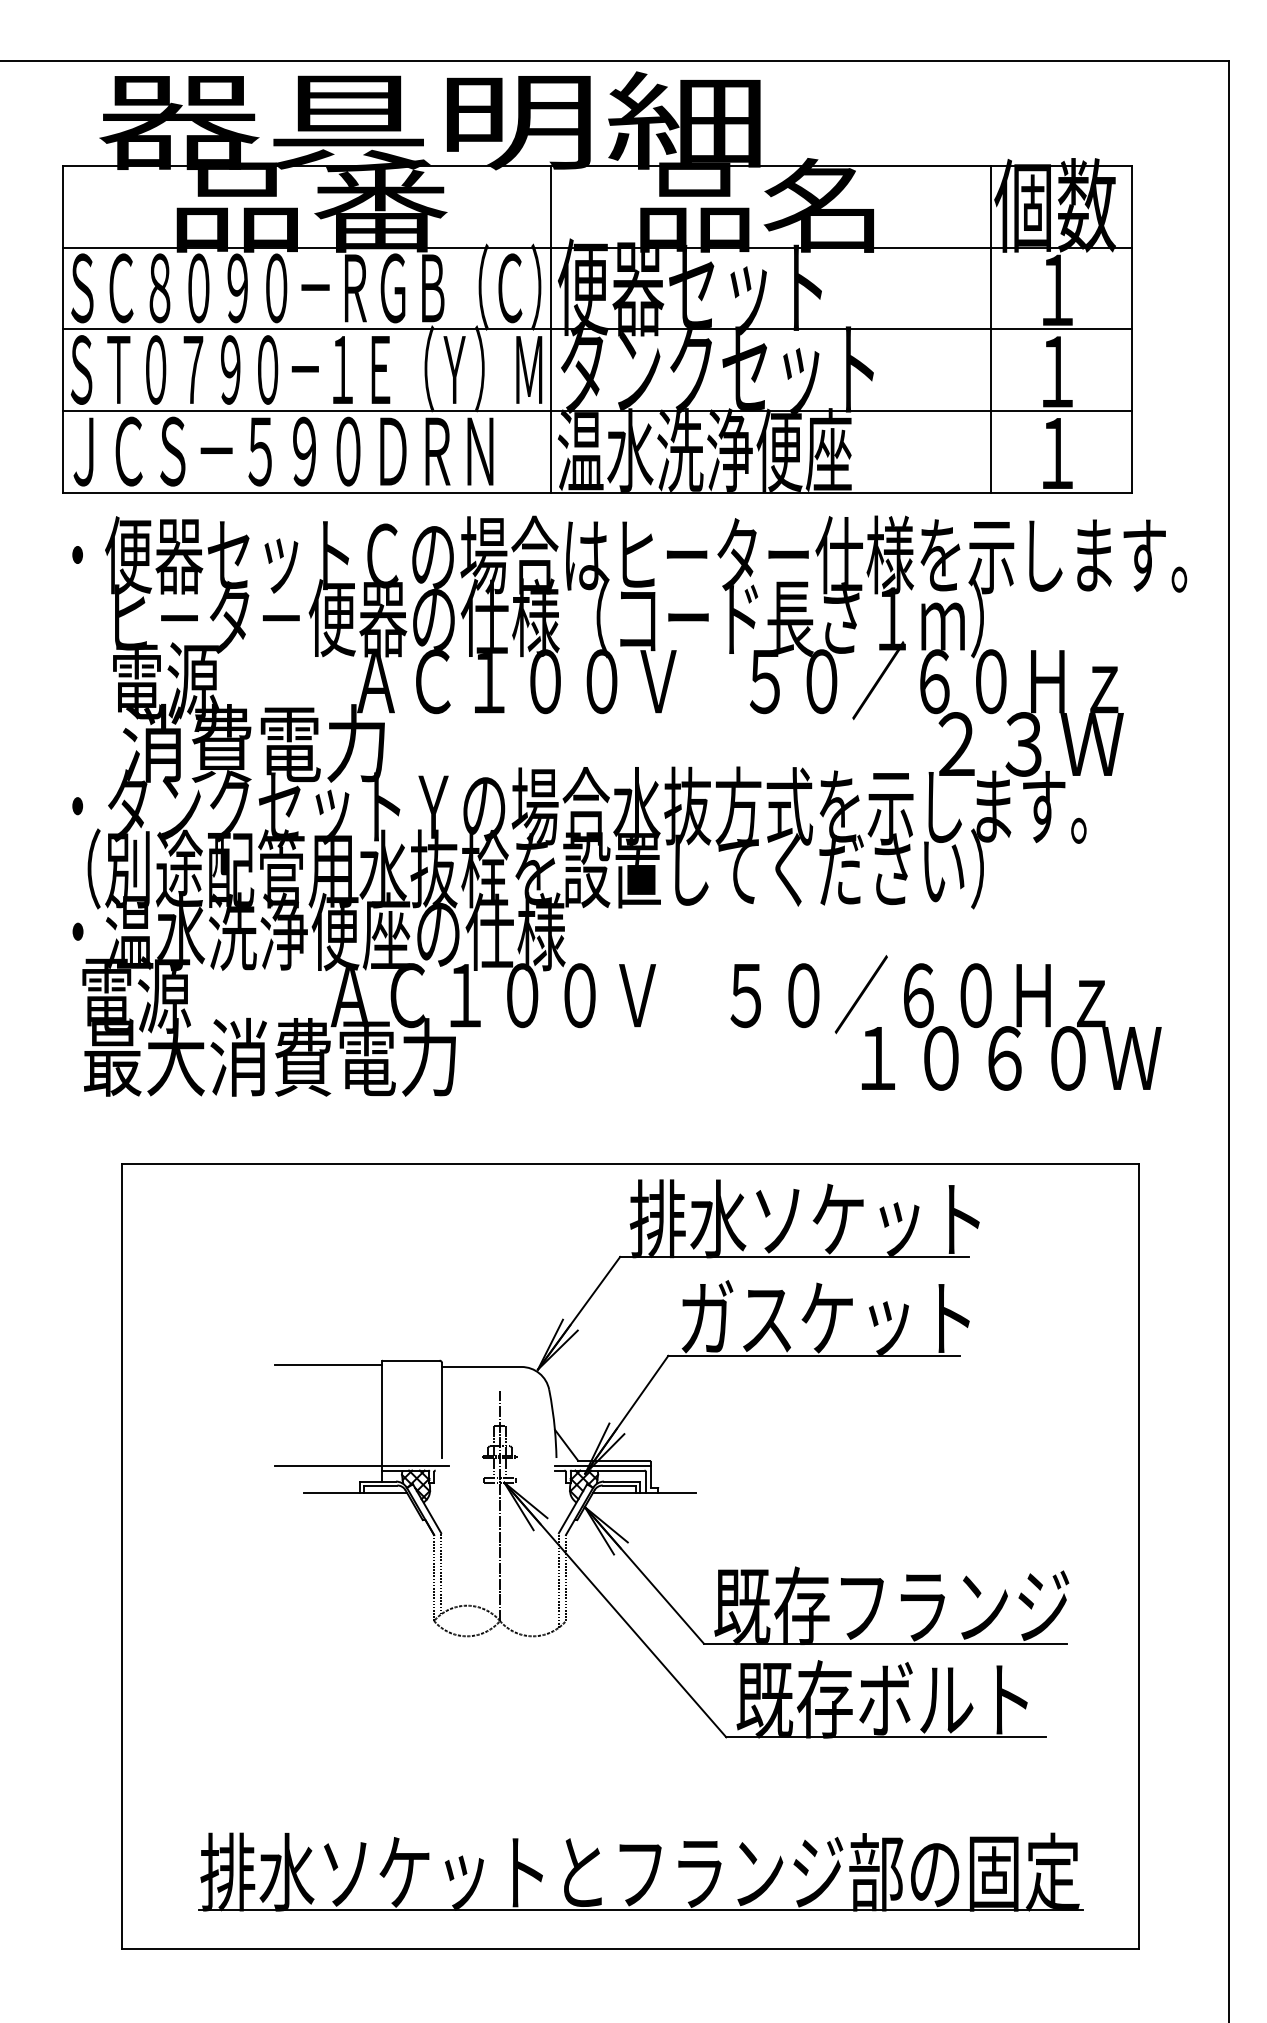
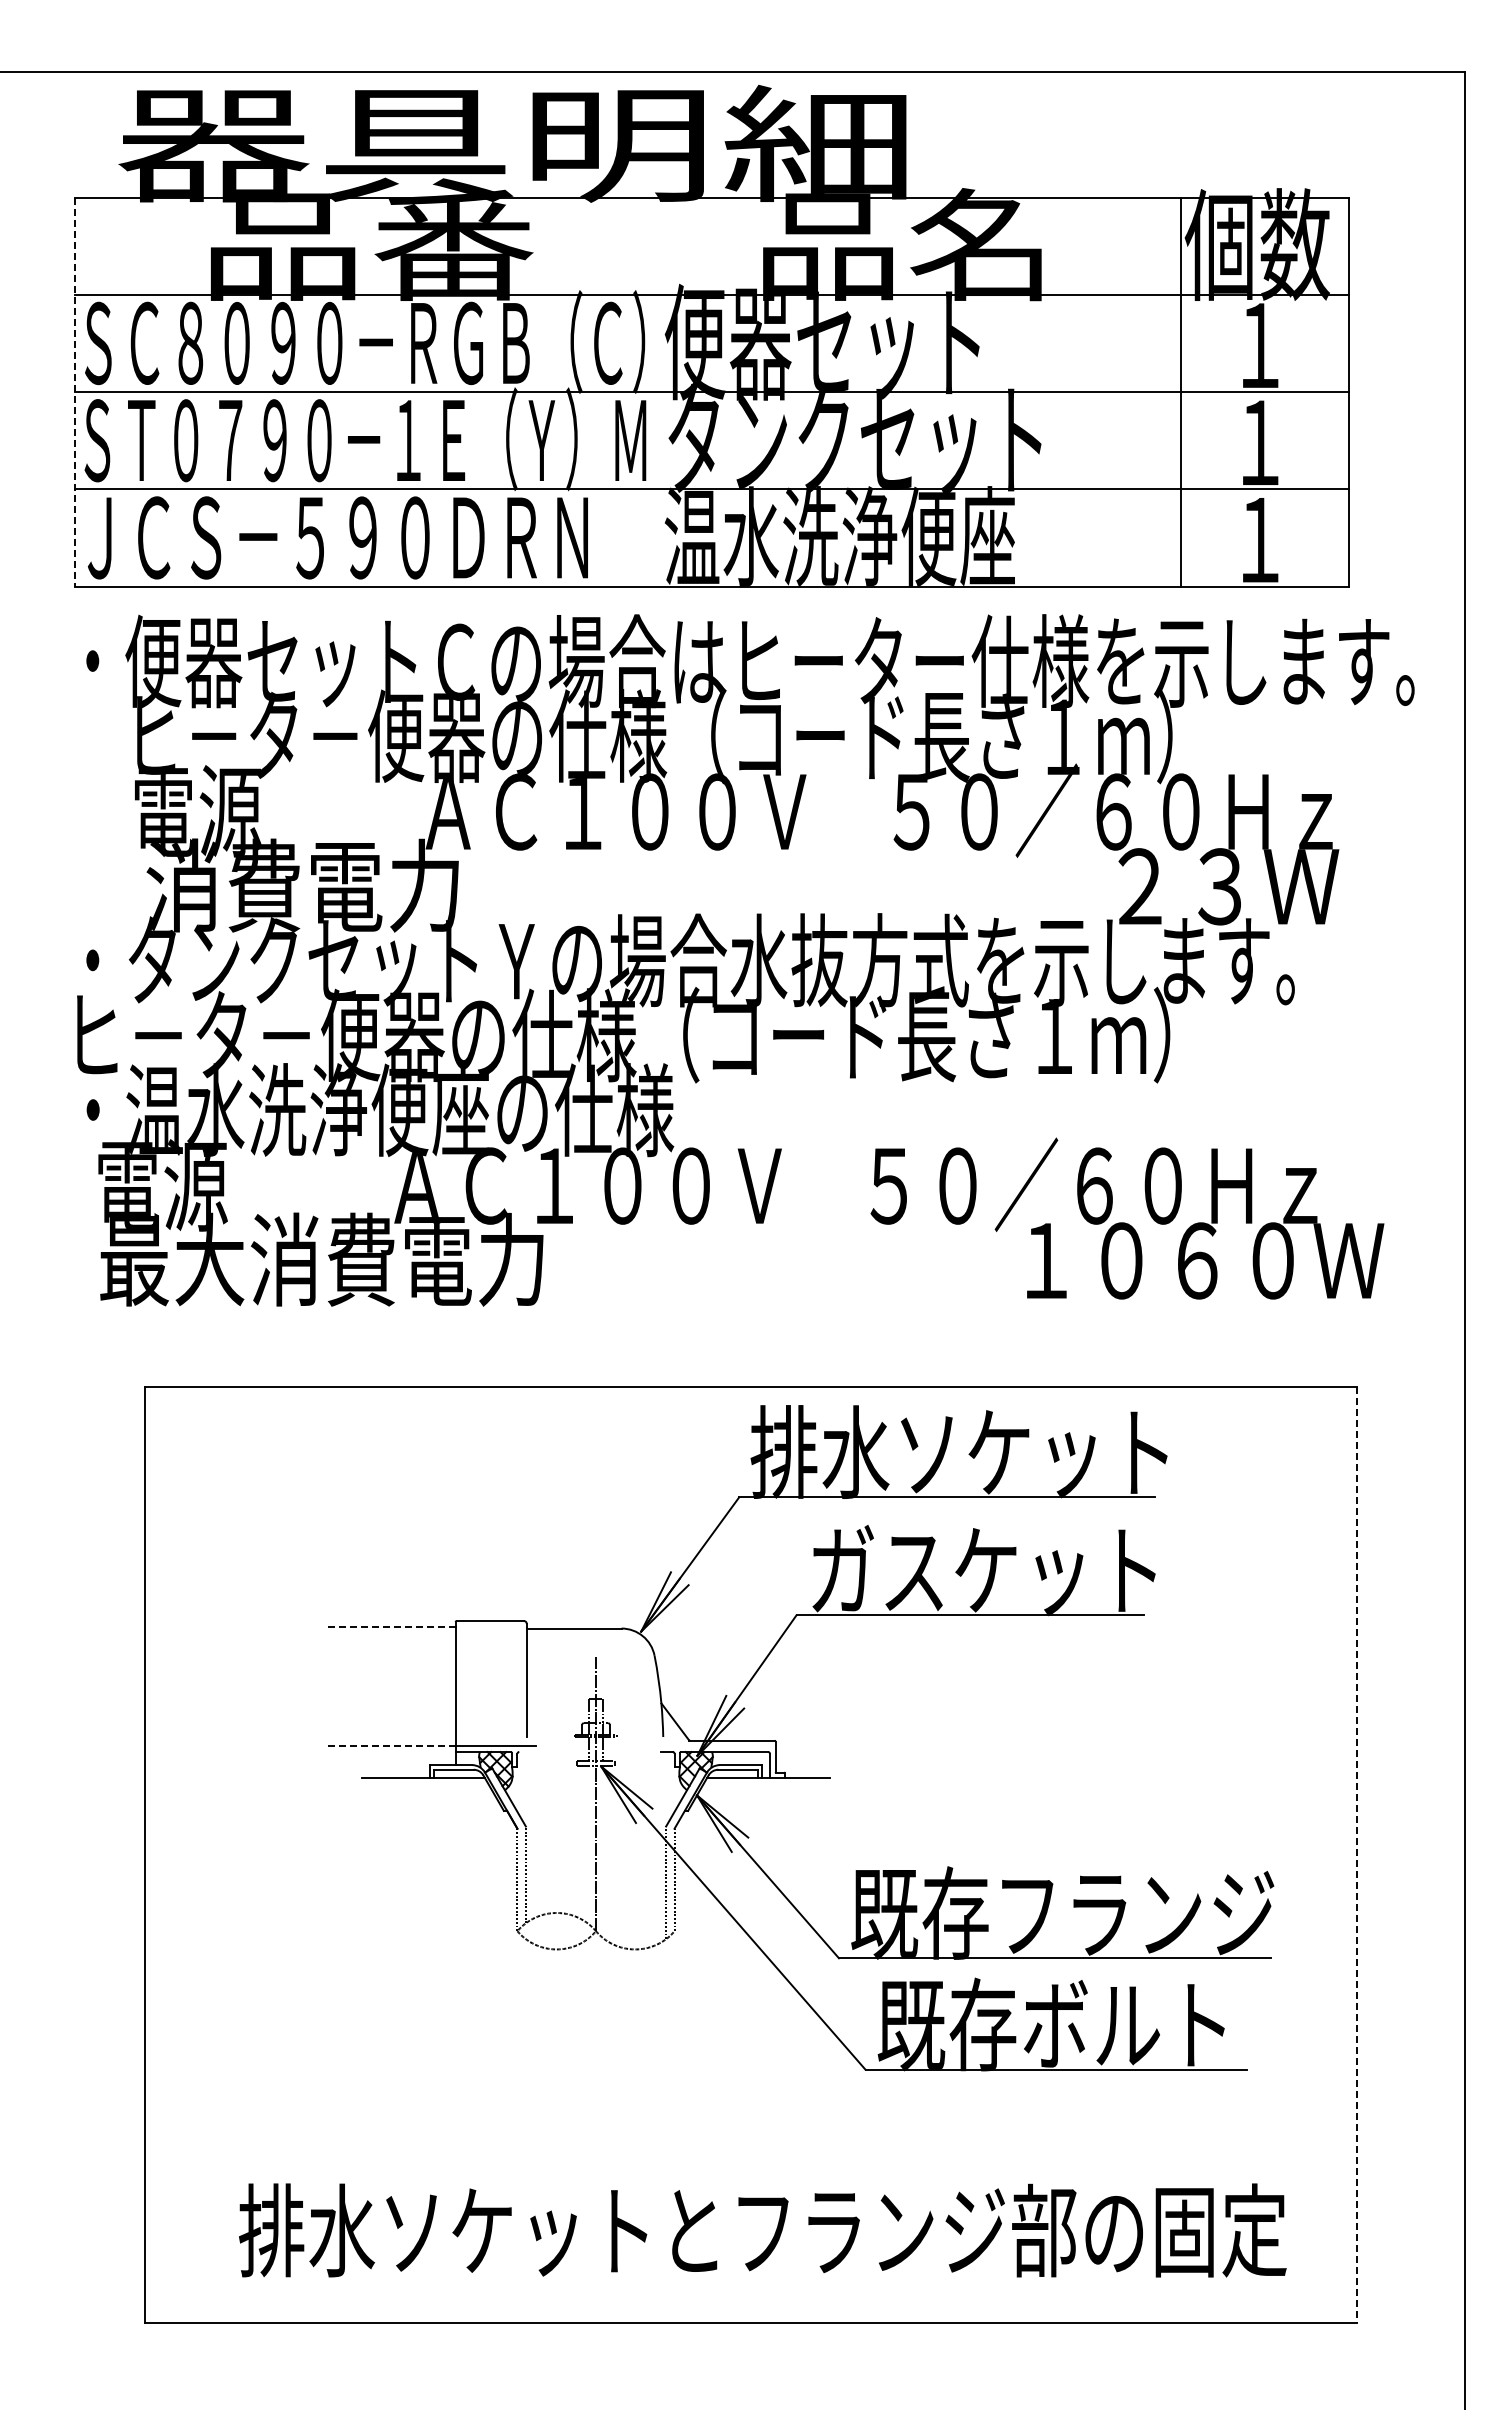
line: (550, 328) -> (656, 391), removed
line: (63, 329) -> (75, 392), solid -> dashed
text: (523, 868) -> (624, 1034), （別途配管用水抜栓を設置してください） -> ヒ－タ－便器の仕様（コード長さ１ｍ）
line: (328, 1365) -> (391, 1626), solid -> dashed
line: (329, 1465) -> (392, 1746), solid -> dashed
line: (602, 1465) -> (718, 1746), removed
line: (1139, 1556) -> (1357, 1854), solid -> dashed
line: (639, 1909) -> (762, 2275), removed

